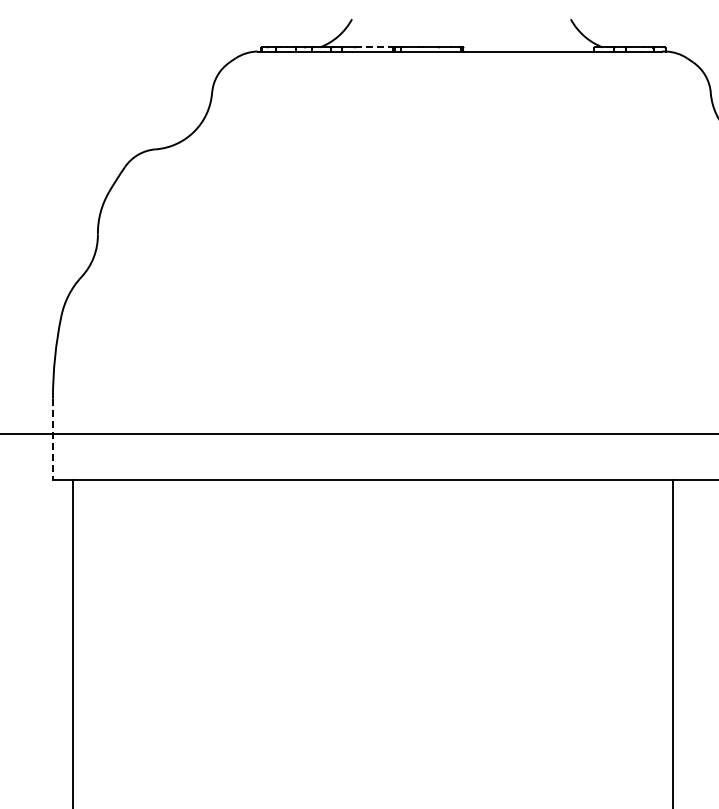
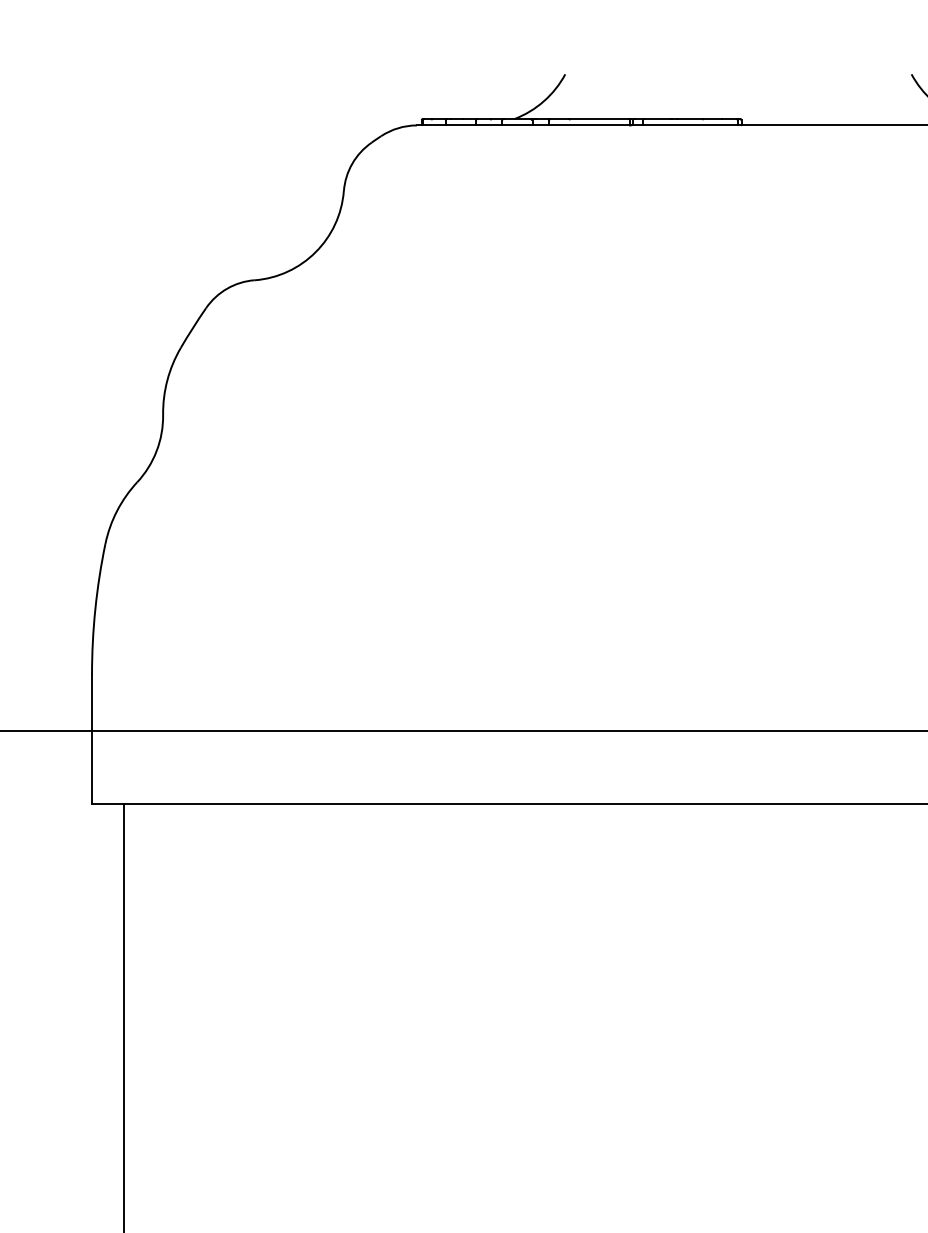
line: (373, 47) -> (599, 119), dashed -> solid
line: (52, 439) -> (91, 739), dashed -> solid

